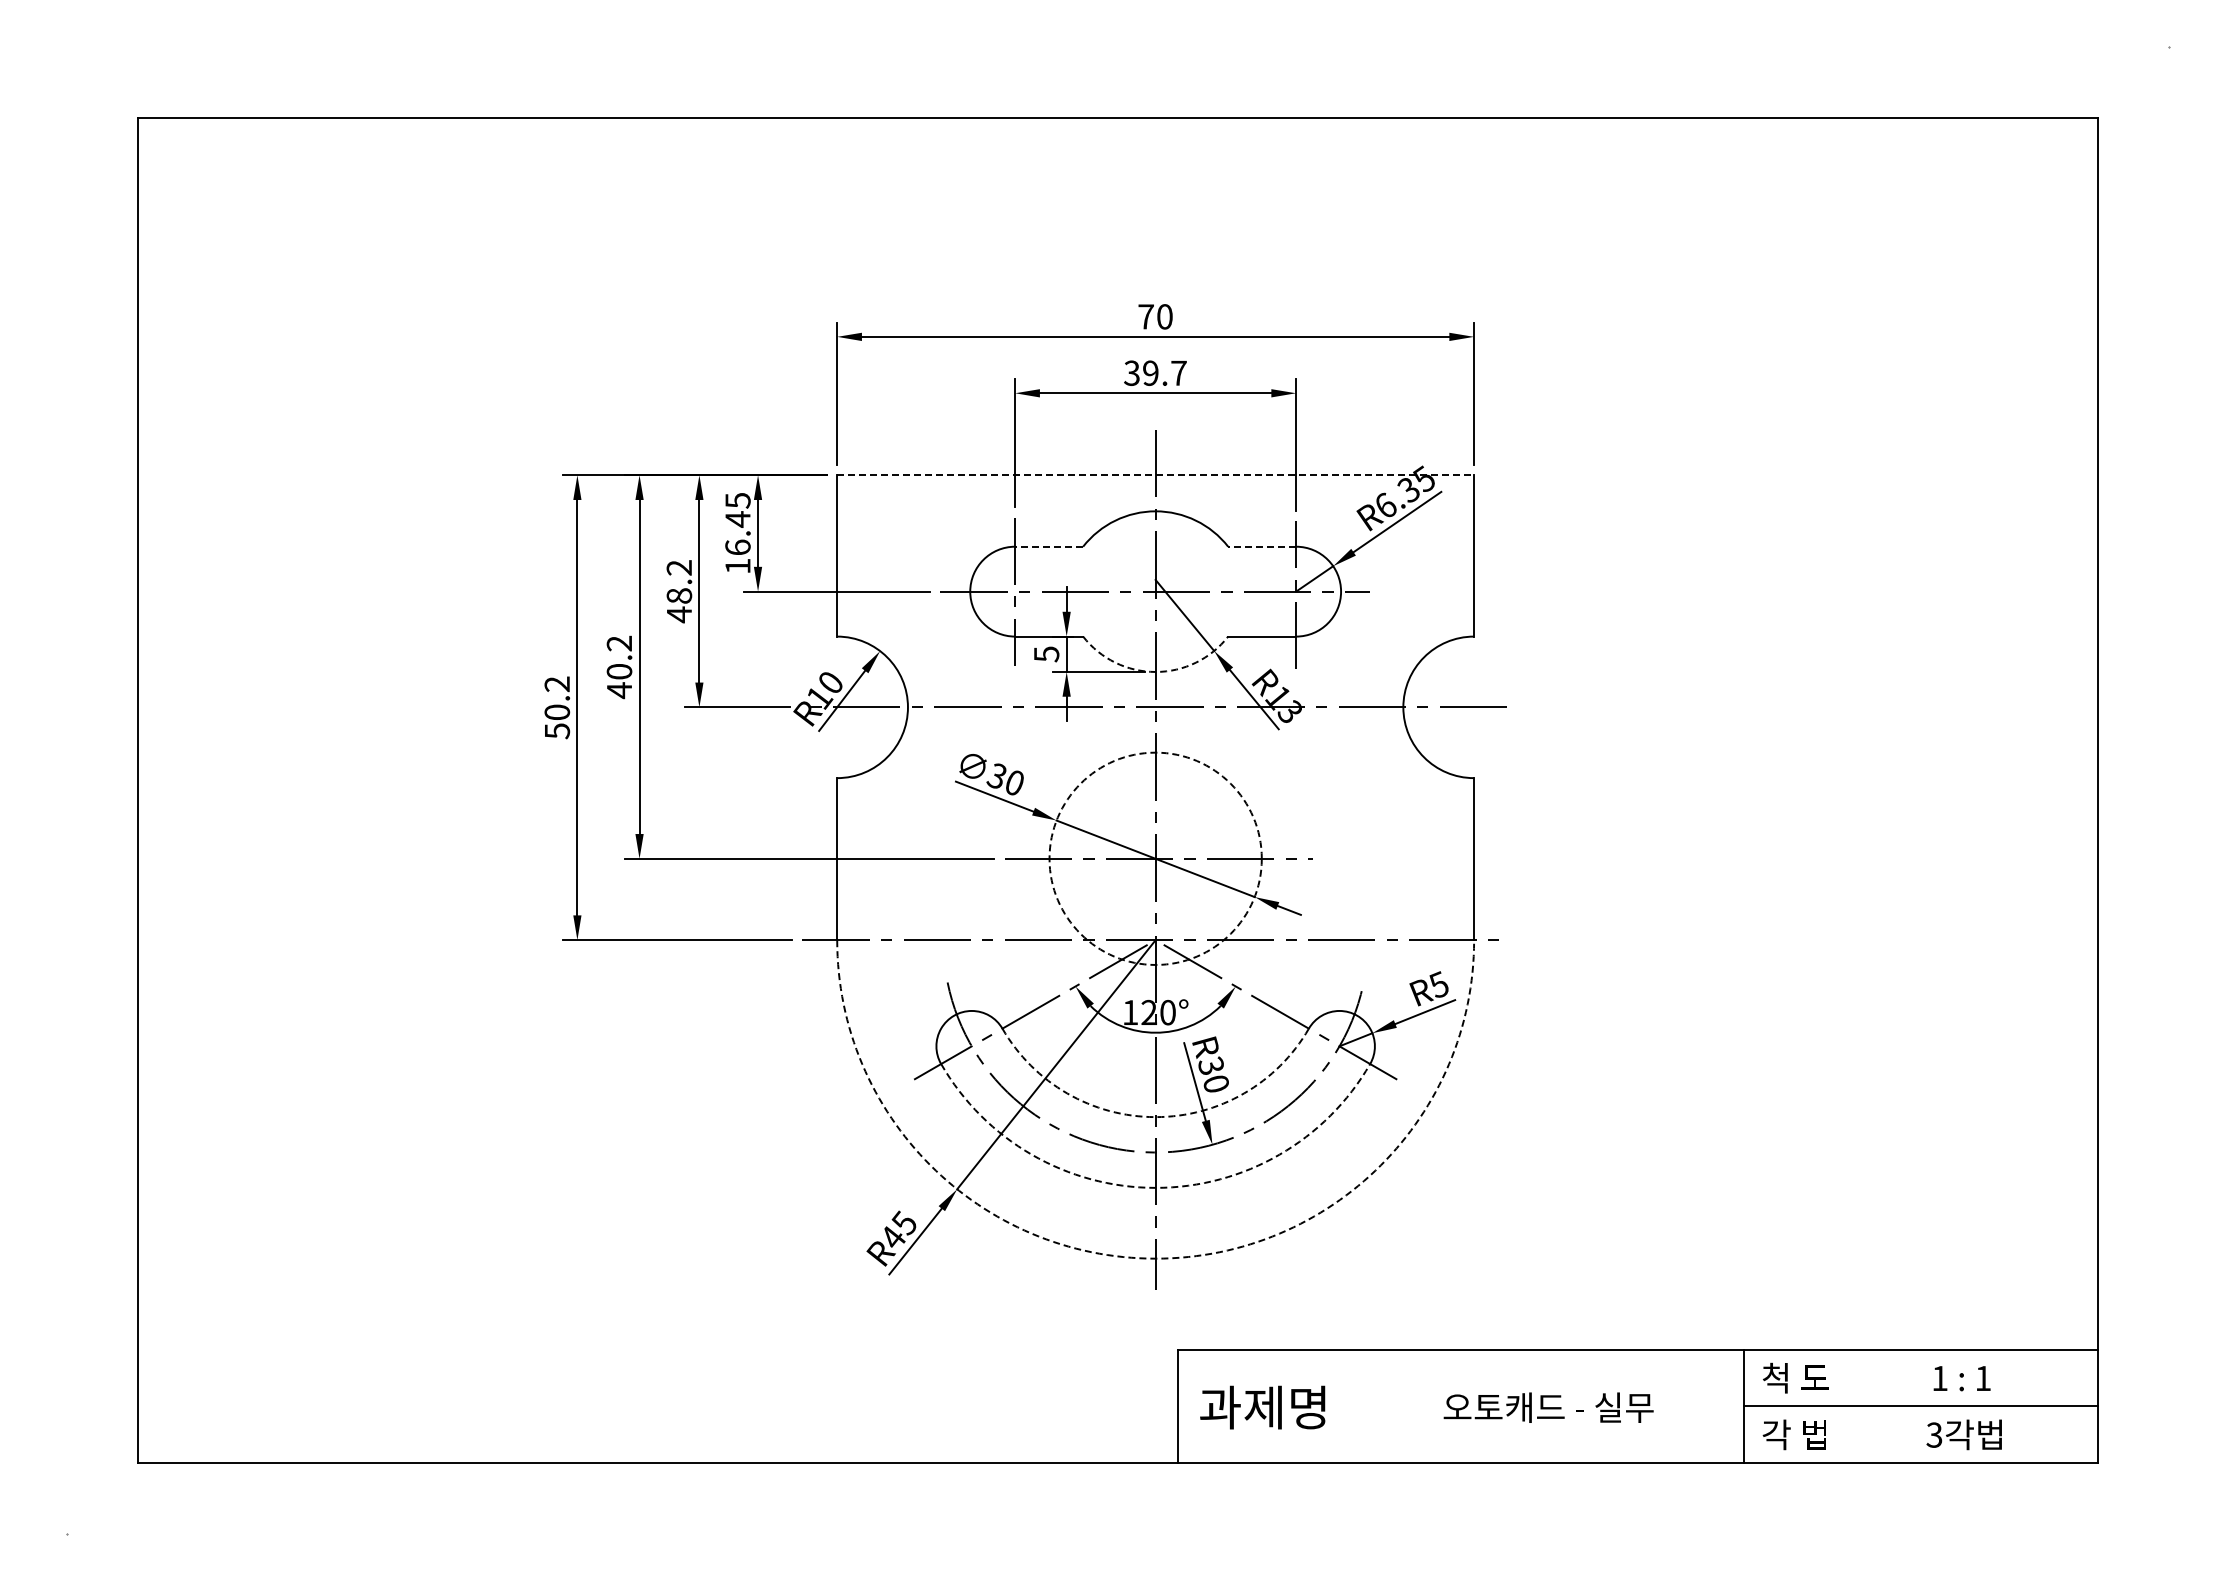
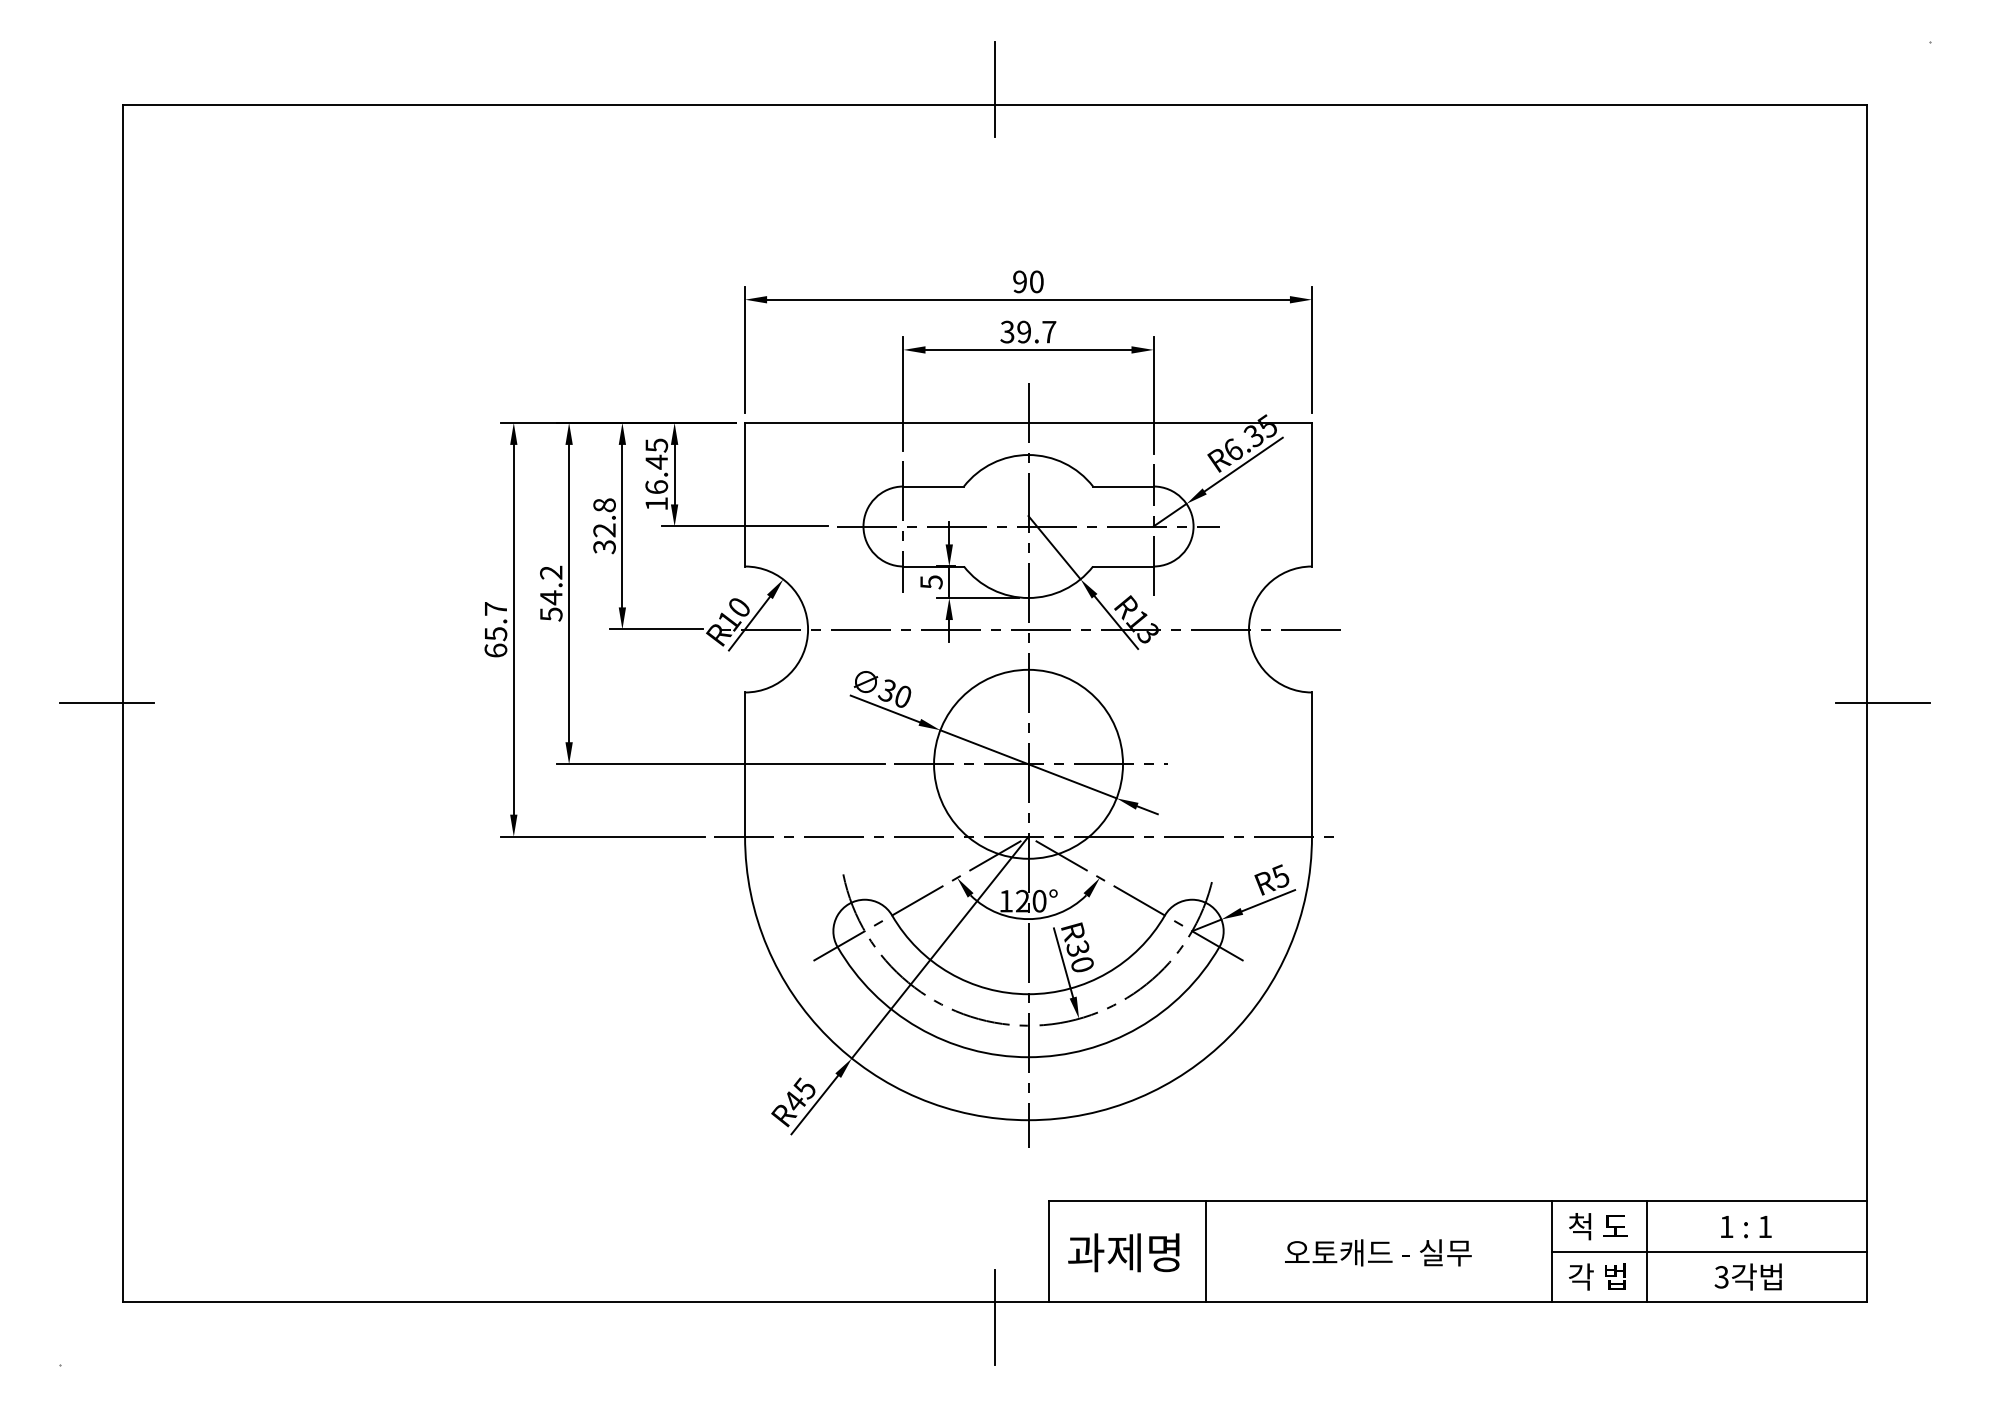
line: (1118, 100) -> (995, 89), added
text: (1145, 316) -> (1019, 281), 70 -> 90
line: (1156, 475) -> (1029, 423), dashed -> solid
line: (1049, 546) -> (934, 486), dashed -> solid
line: (1262, 546) -> (1123, 486), dashed -> solid
text: (679, 591) -> (604, 526), 48.2 -> 32.8
arc: (1155, 671) -> (1028, 597), dashed -> solid
text: (619, 681) -> (551, 606), 40.2 -> 54.2
text: (557, 707) -> (496, 629), 50.2 -> 65.7
line: (120, 790) -> (107, 703), added
line: (2115, 790) -> (1882, 703), added
circle: (1155, 858) -> (1028, 764), dashed -> solid
arc: (1155, 1117) -> (1028, 994), dashed -> solid
arc: (1155, 1187) -> (1028, 1056), dashed -> solid
arc: (1155, 1258) -> (1028, 1120), dashed -> solid
line: (1355, 1405) -> (1206, 1250), added
line: (1850, 1405) -> (1646, 1250), added
line: (1118, 1480) -> (995, 1317), added

